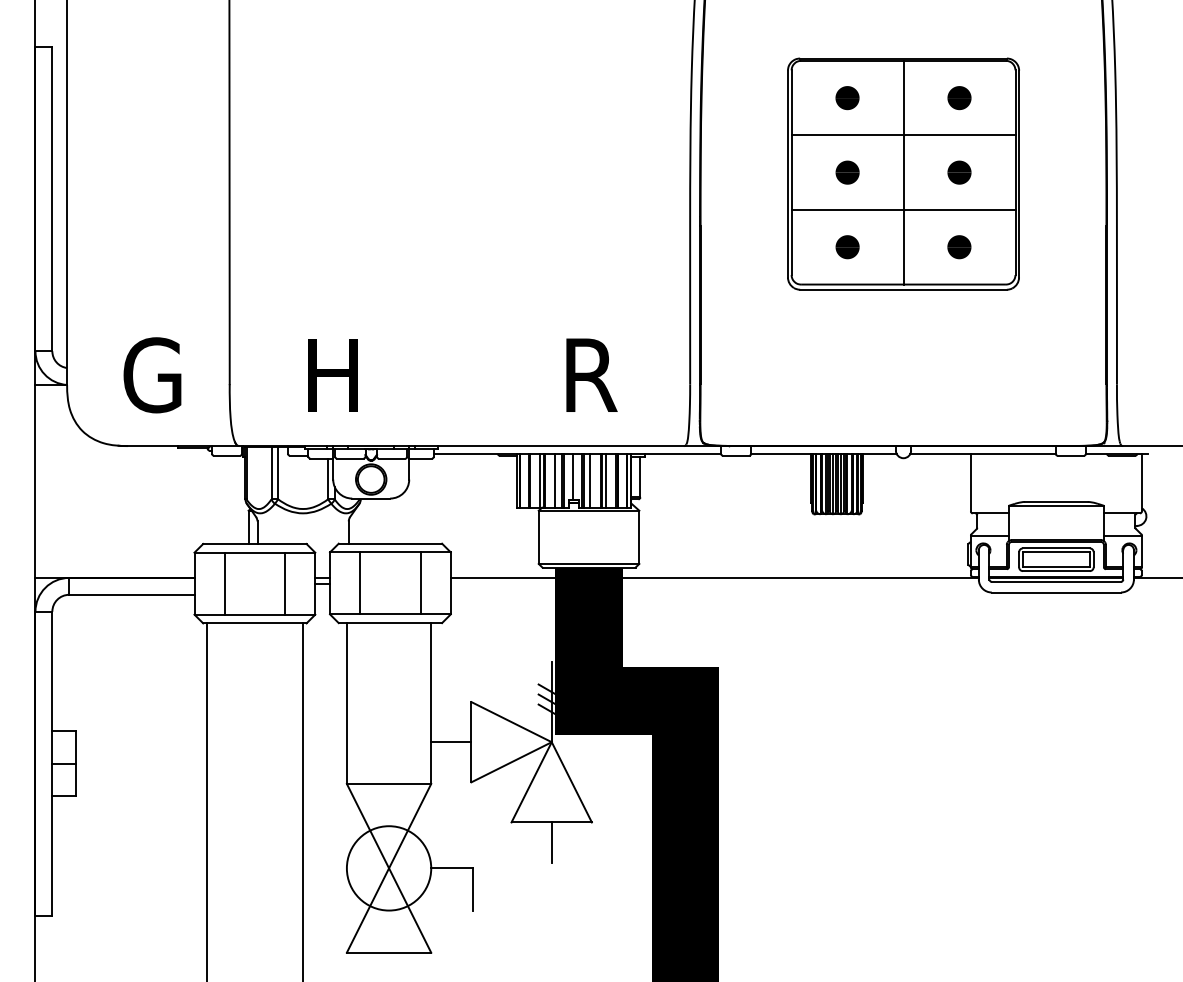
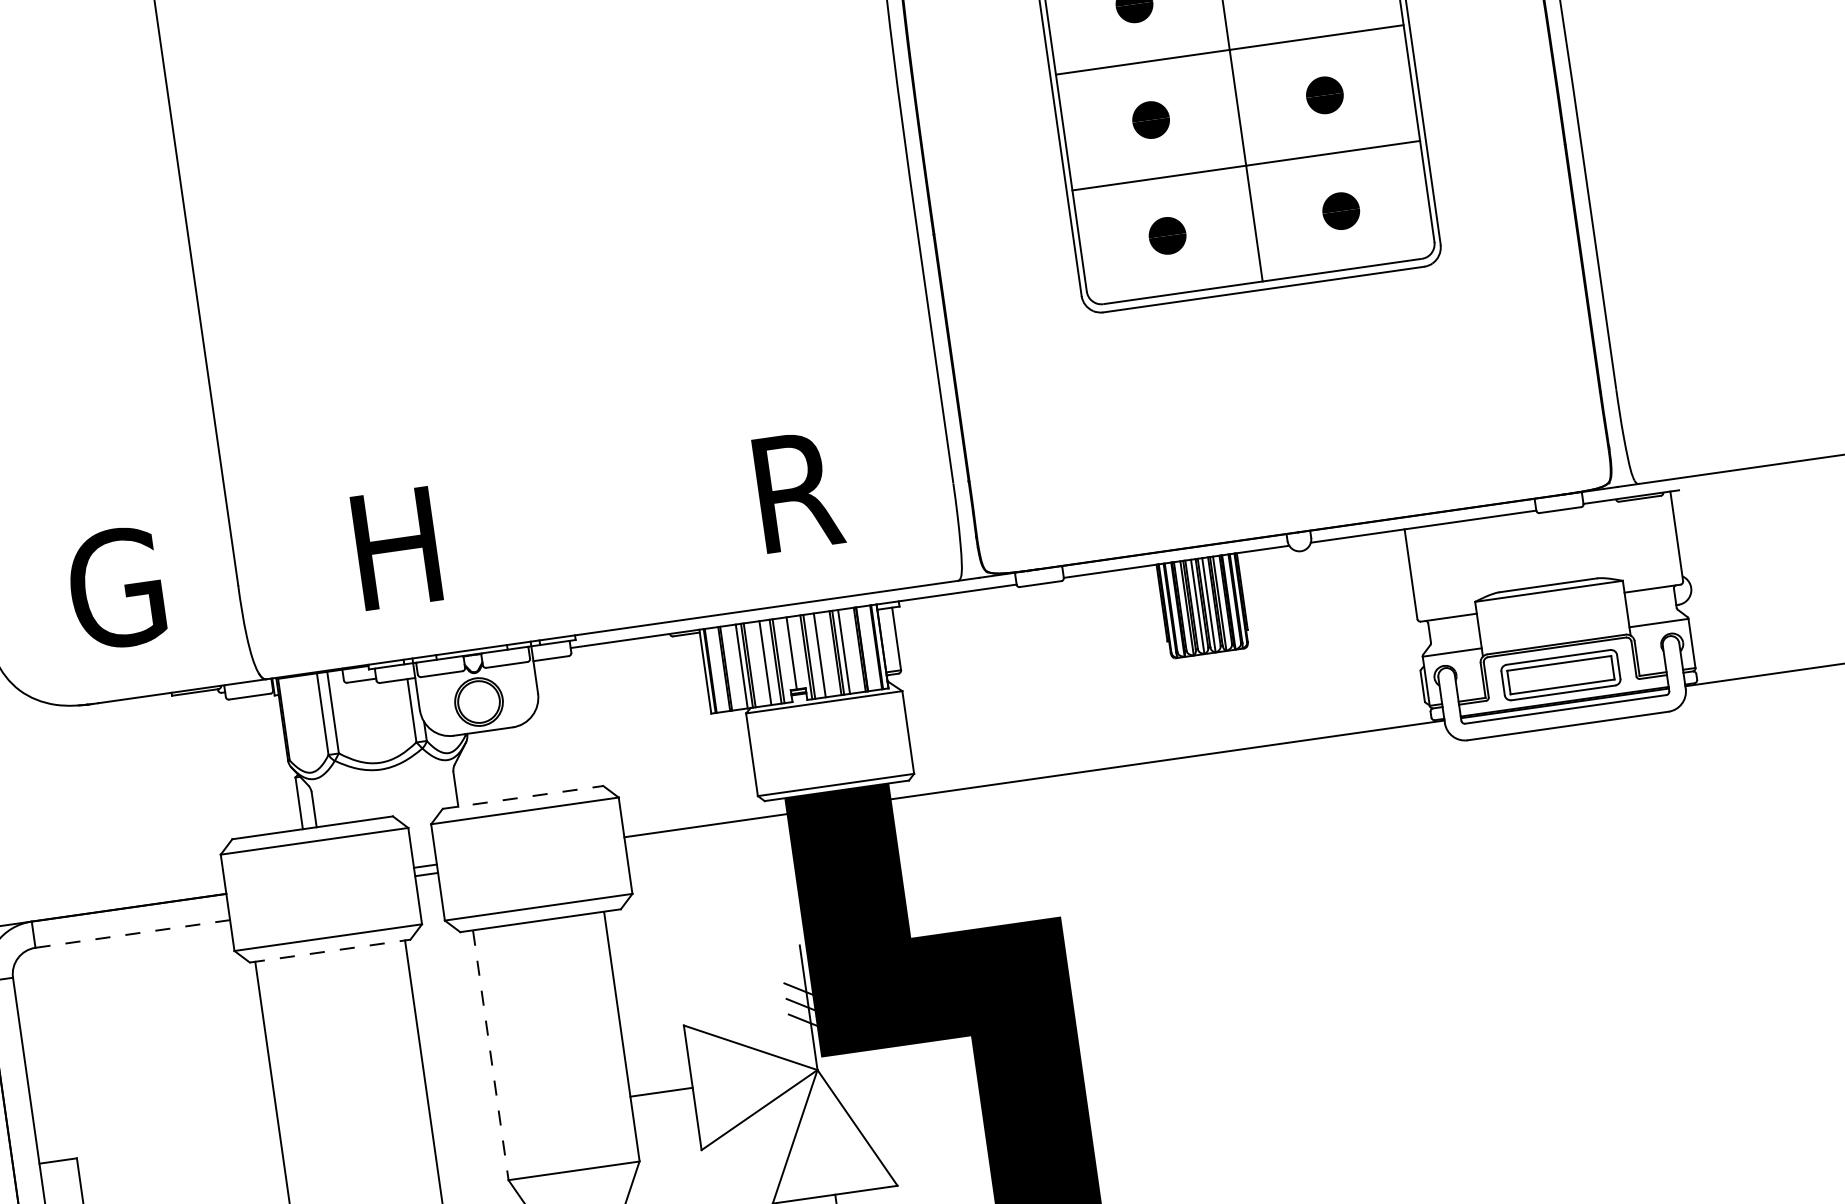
line: (390, 543) -> (523, 797), solid -> dashed
line: (224, 583) -> (274, 895), removed
line: (285, 583) -> (368, 882), removed
line: (360, 583) -> (485, 865), removed
line: (420, 583) -> (578, 852), removed
line: (131, 594) -> (132, 933), solid -> dashed
line: (254, 623) -> (329, 951), solid -> dashed
line: (346, 703) -> (490, 1055), solid -> dashed

